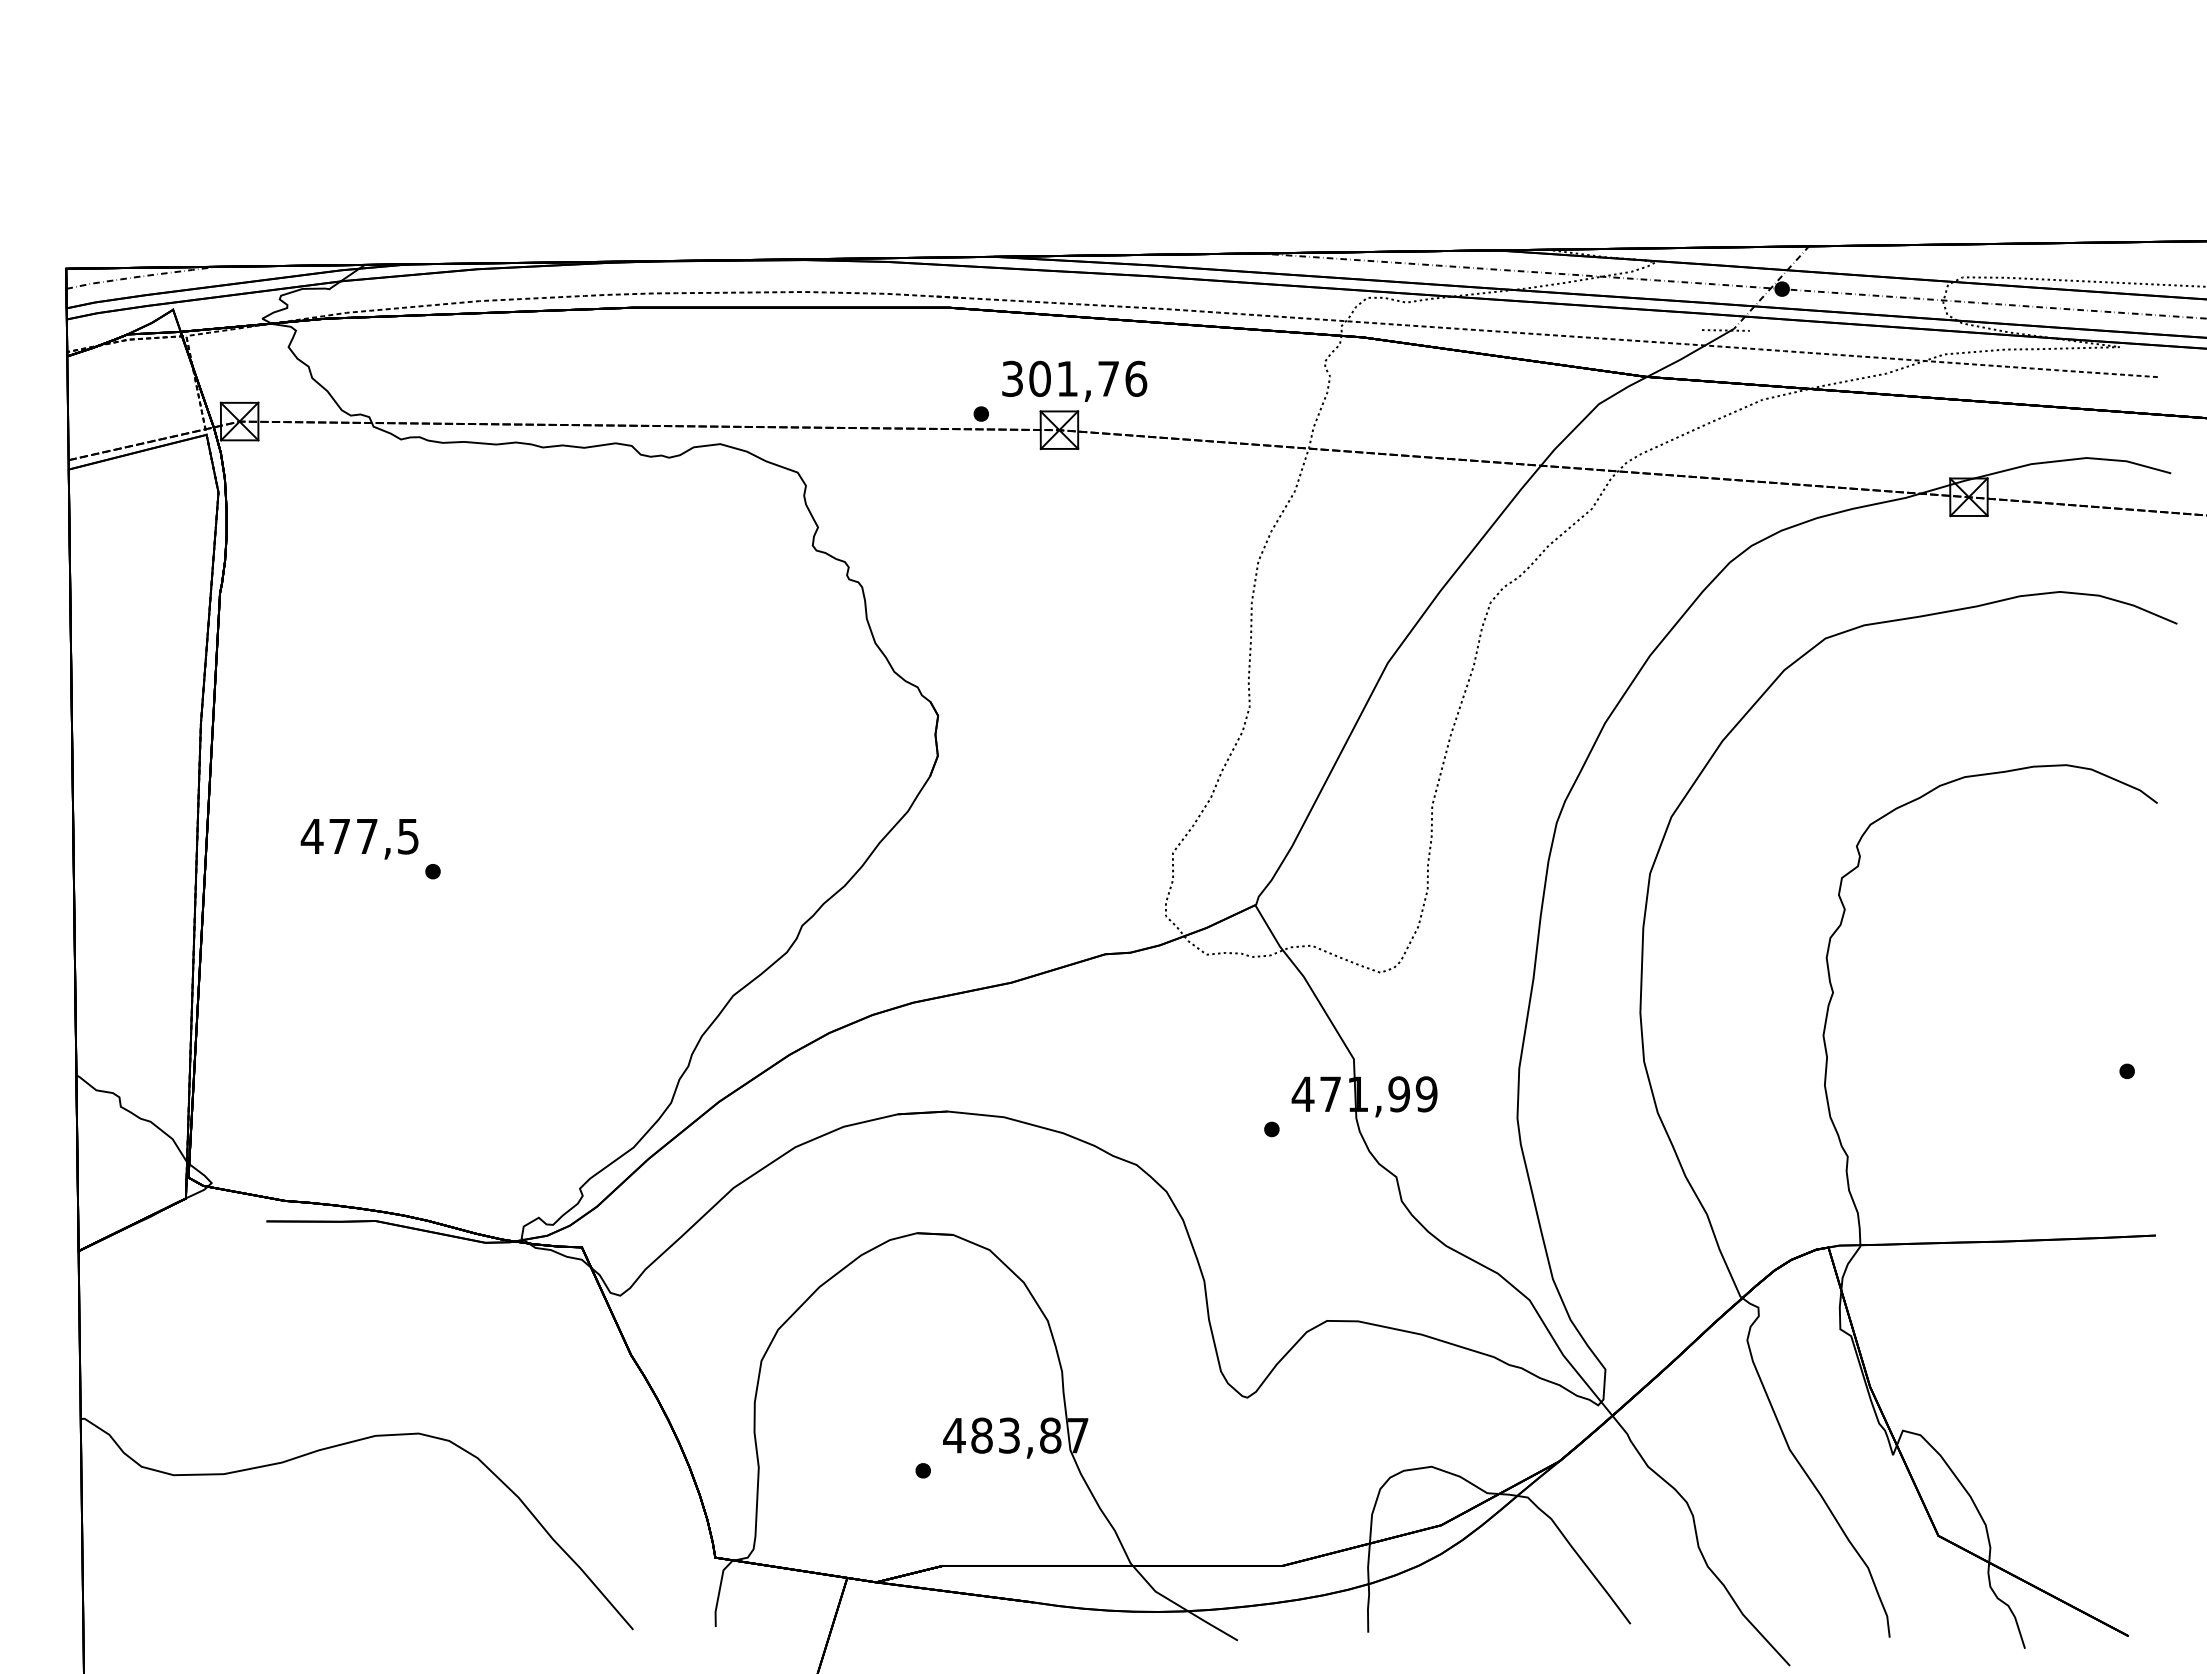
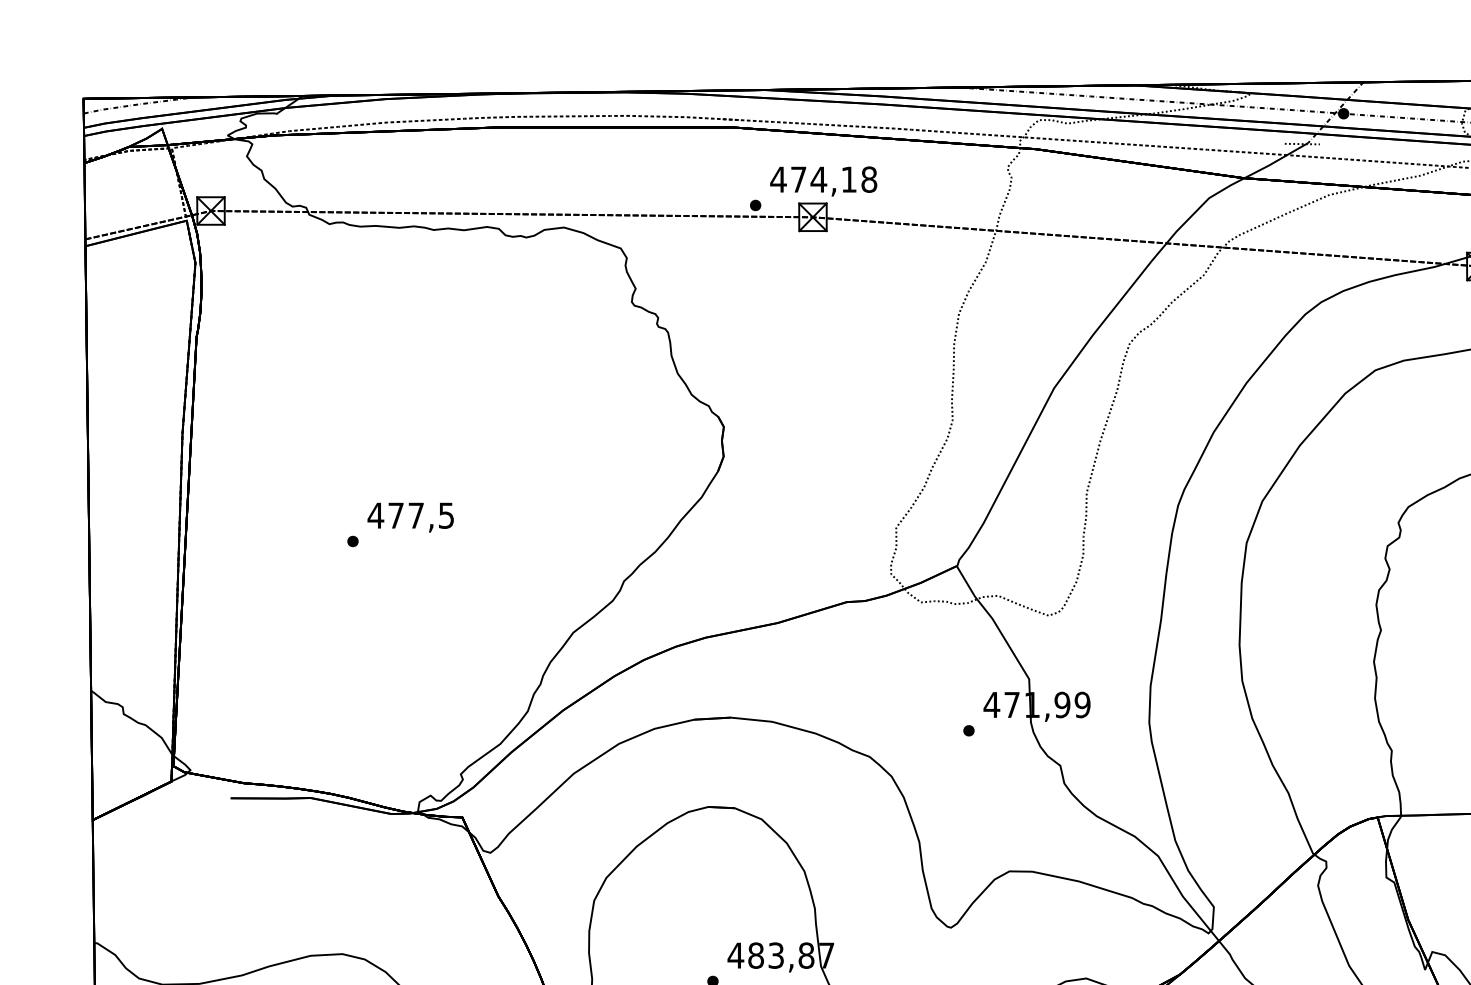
text: (1074, 378) -> (824, 179), 301,76 -> 474,18
text: (359, 839) -> (410, 517), moved

